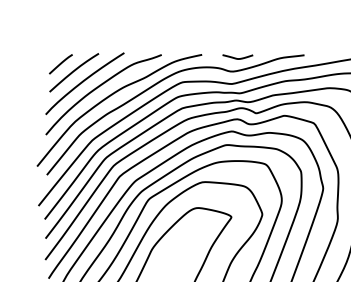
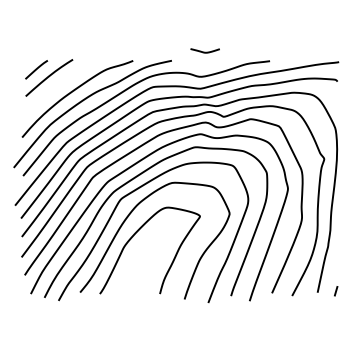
curve: (237, 57) -> (204, 51), moved
curve: (84, 81) -> (59, 86), removed

